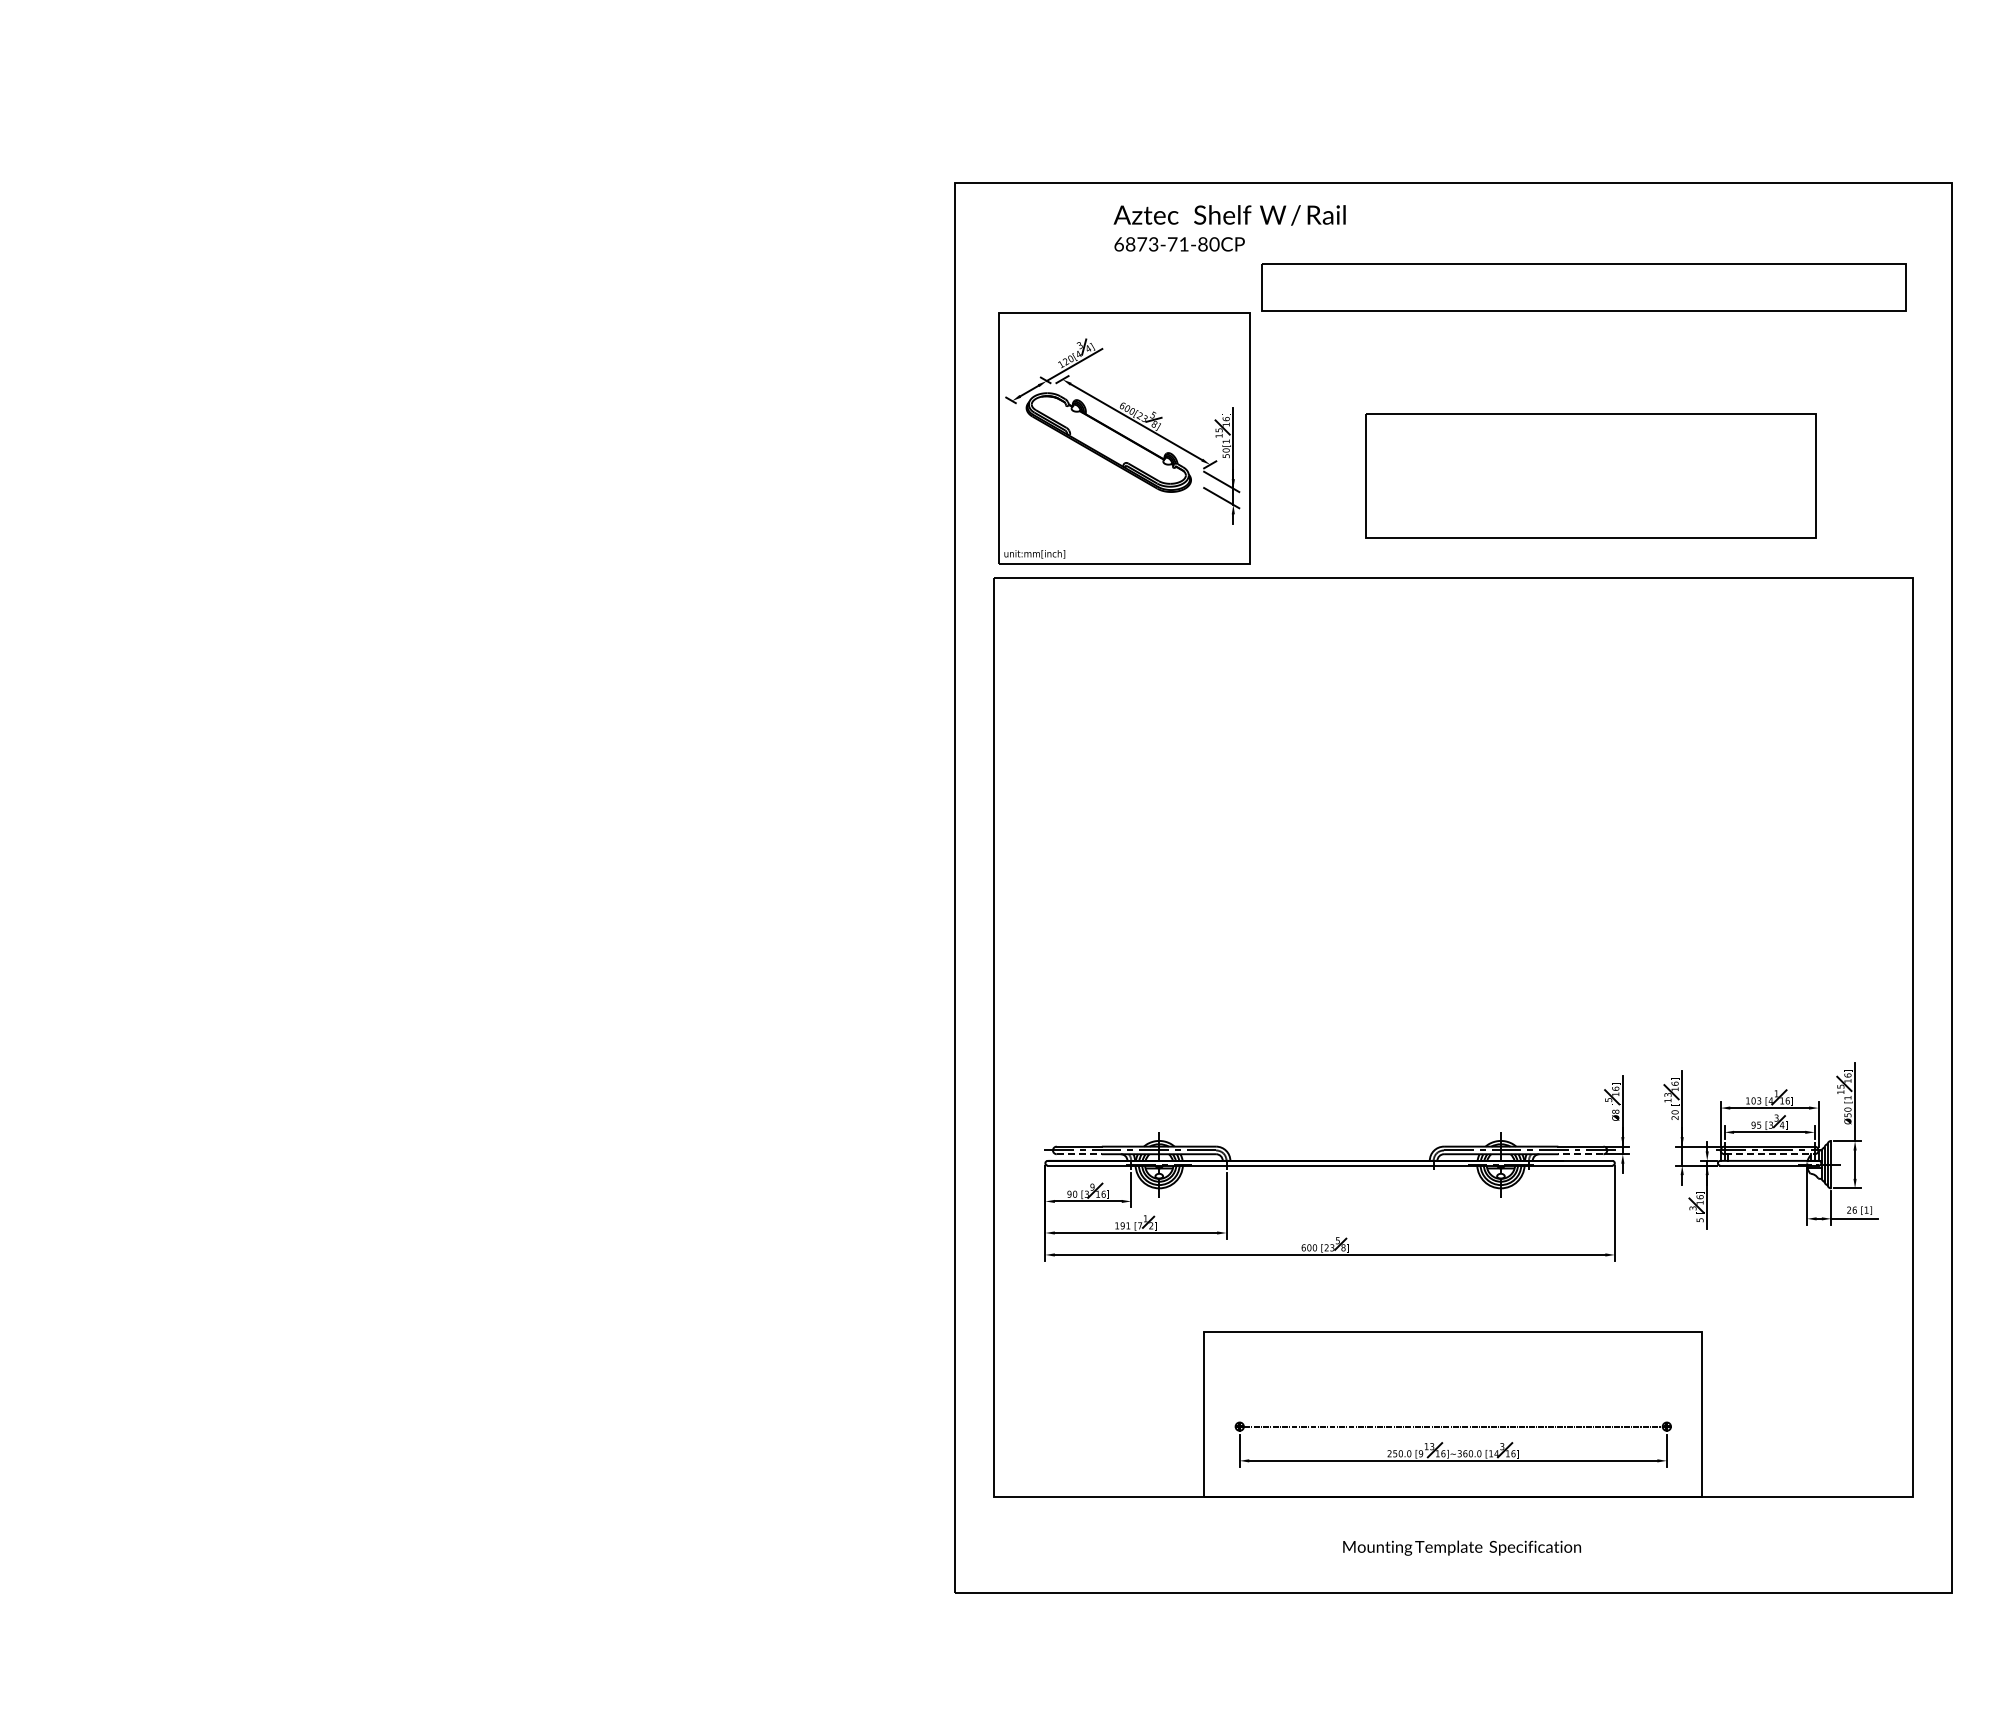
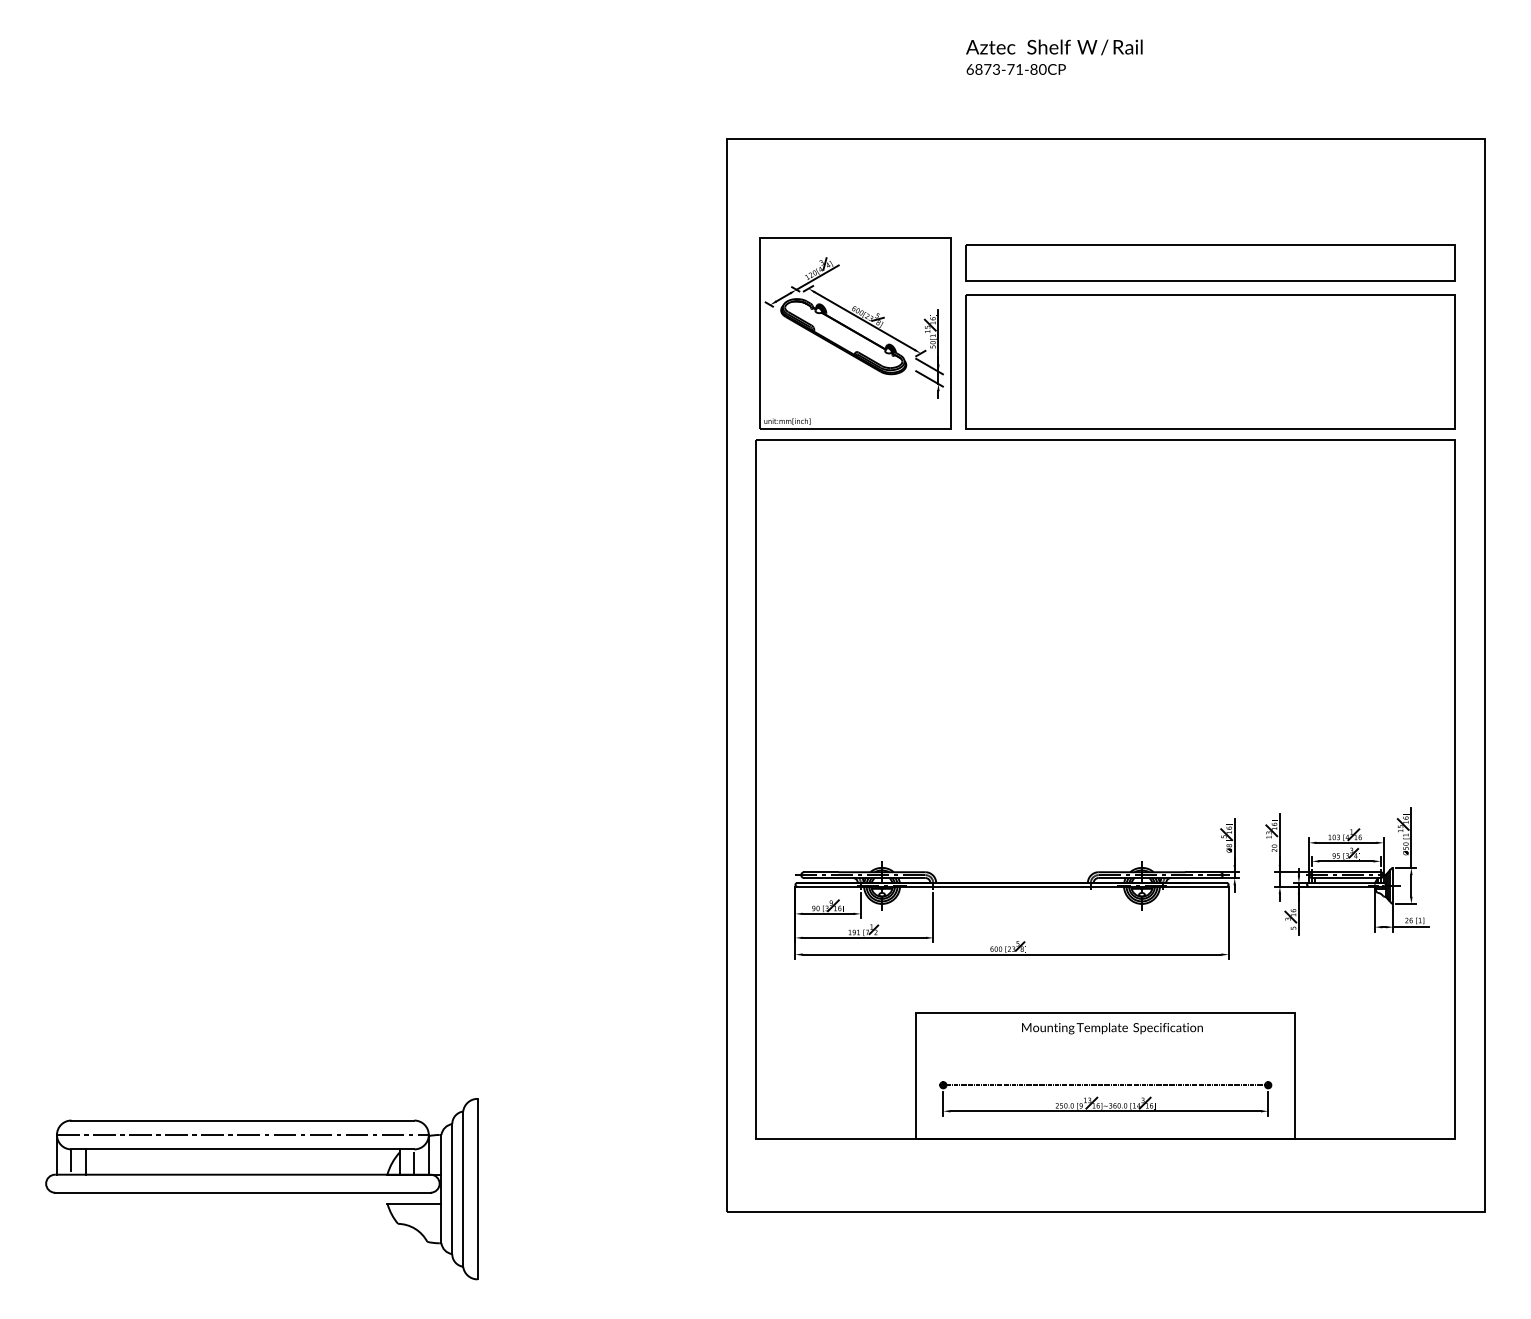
text: (1229, 228) -> (1054, 57), moved
part: (1583, 287) -> (1210, 262), moved
part: (1590, 475) -> (1210, 361), size x1.43
line: (1079, 1154) -> (821, 878), dashed -> solid
line: (1580, 1154) -> (1202, 878), dashed -> solid
line: (1770, 1154) -> (1347, 878), dashed -> solid
text: (1461, 1547) -> (1111, 1028), moved
part: (343, 1562) -> (261, 1188), added

